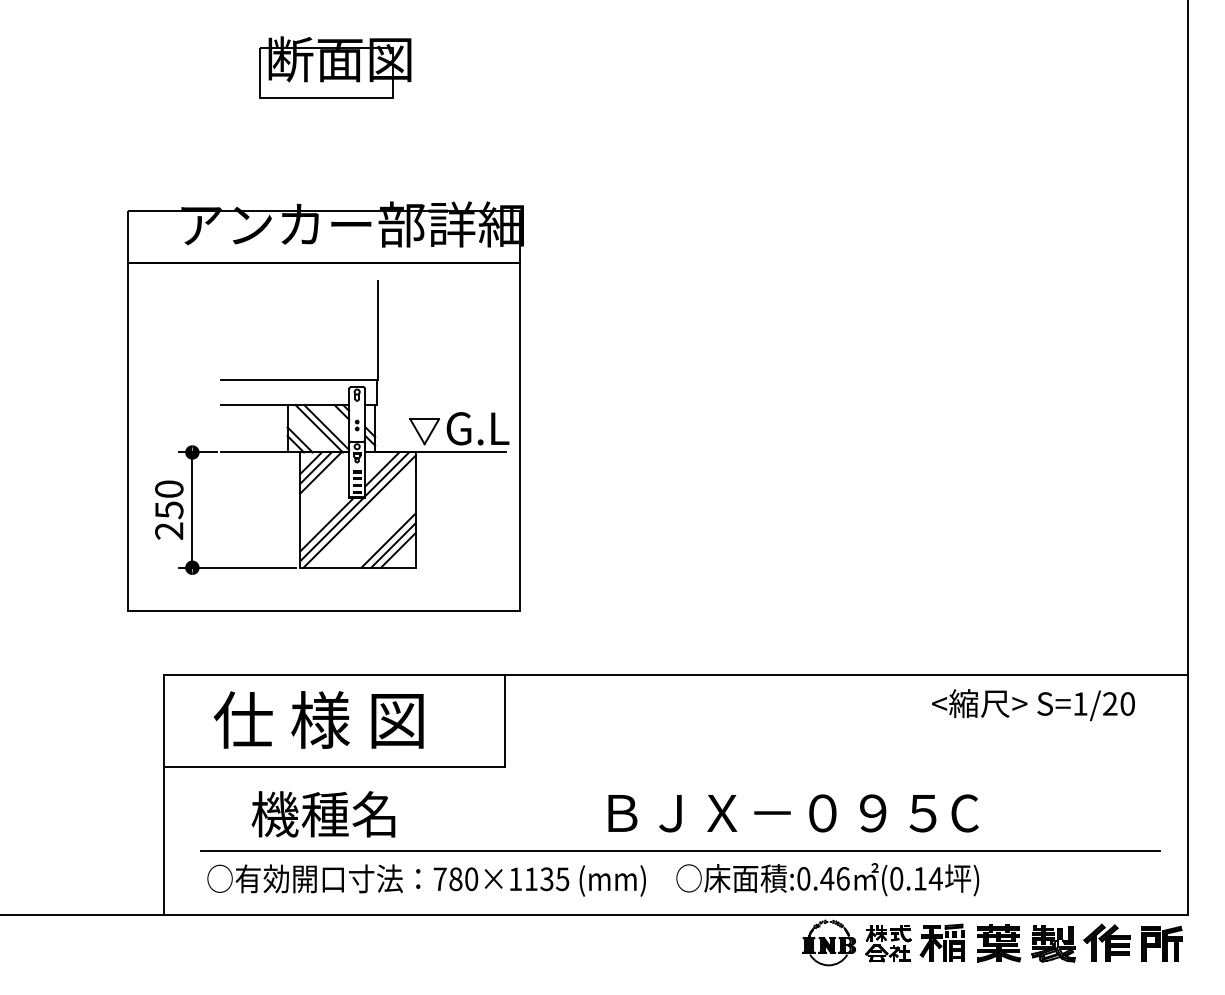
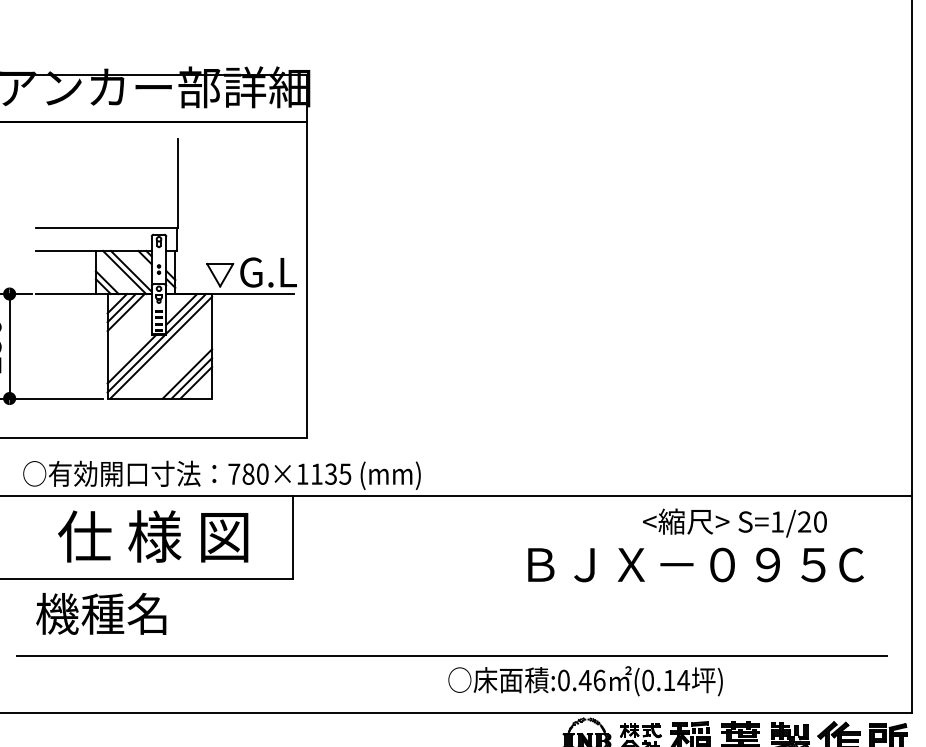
text: (1033, 705) -> (734, 523), moved
text: (318, 719) -> (152, 536), moved
text: (793, 813) -> (695, 565), moved
text: (323, 814) -> (101, 614), moved
text: (426, 880) -> (221, 475), moved

